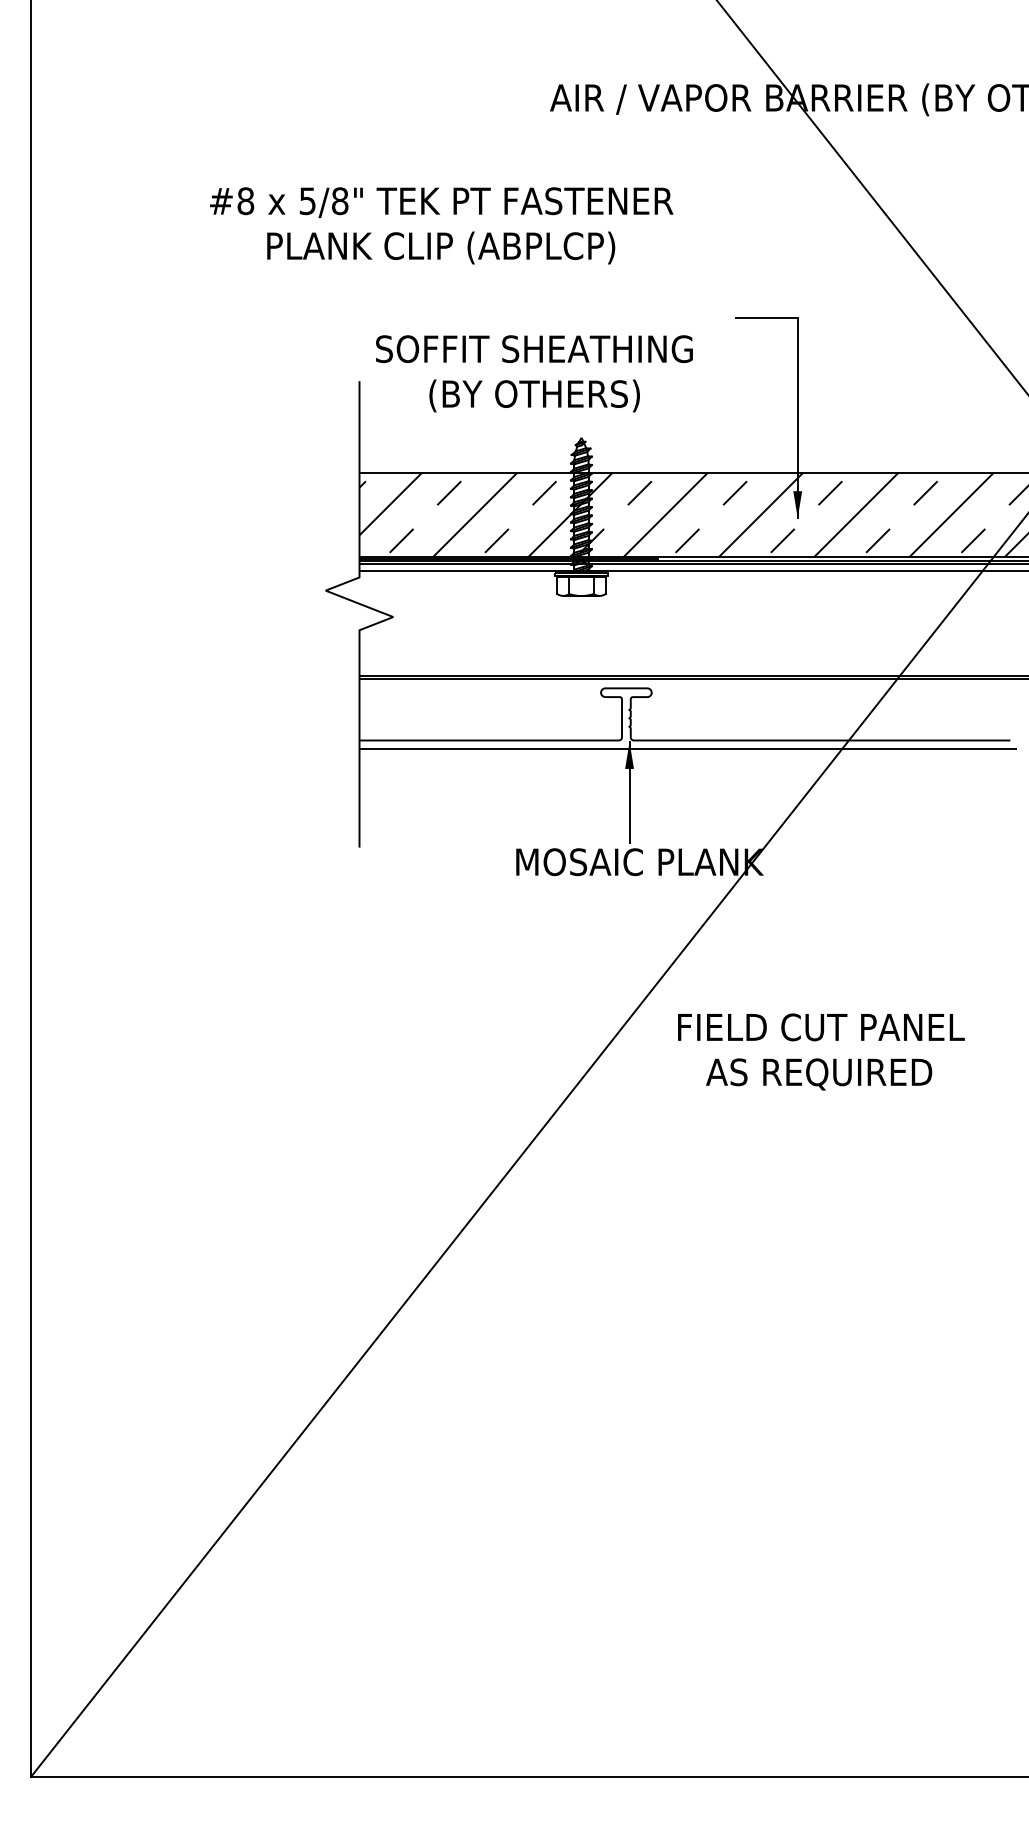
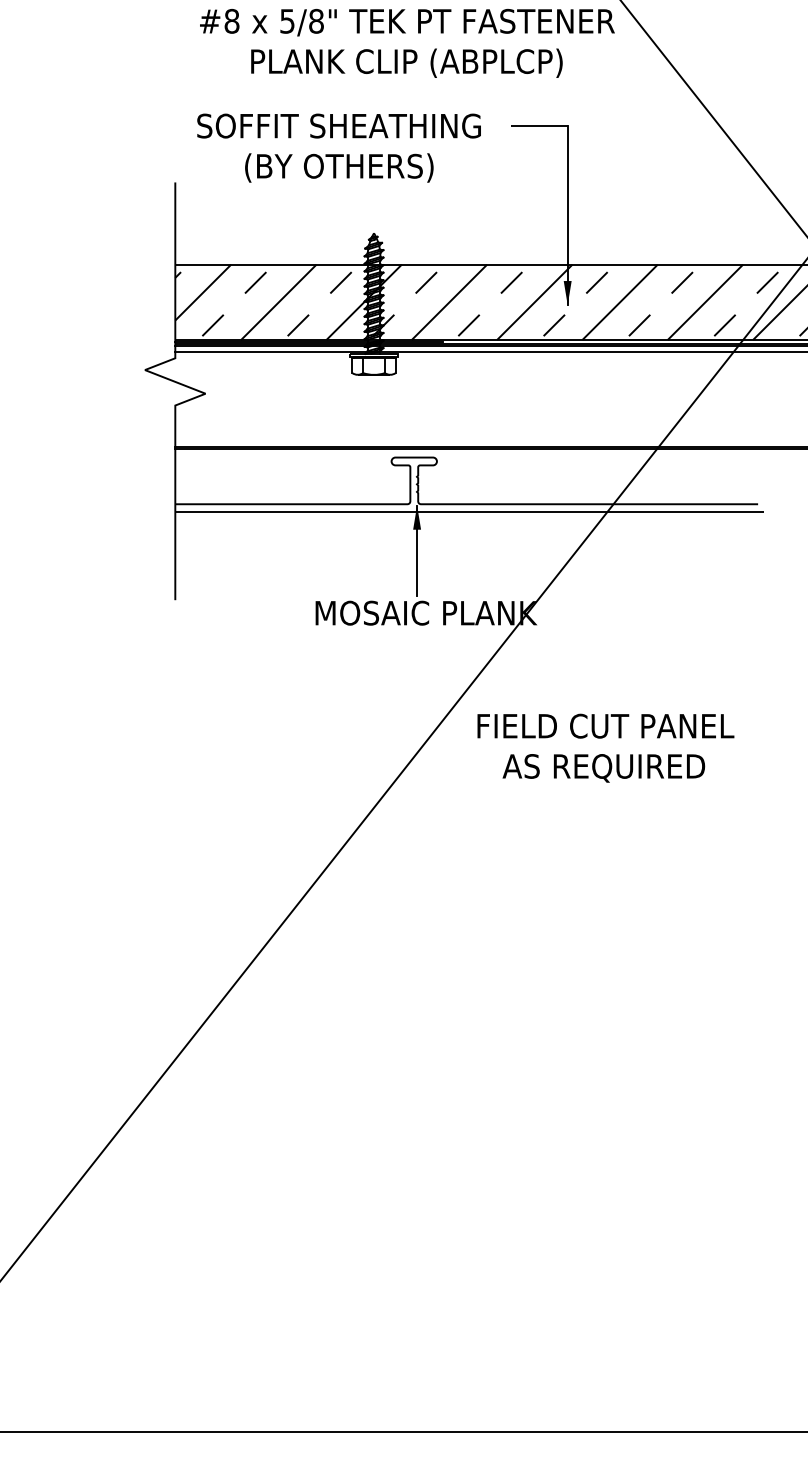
text: (441, 225) -> (407, 43), moved
text: (534, 373) -> (339, 147), moved
text: (821, 1051) -> (605, 747), moved

